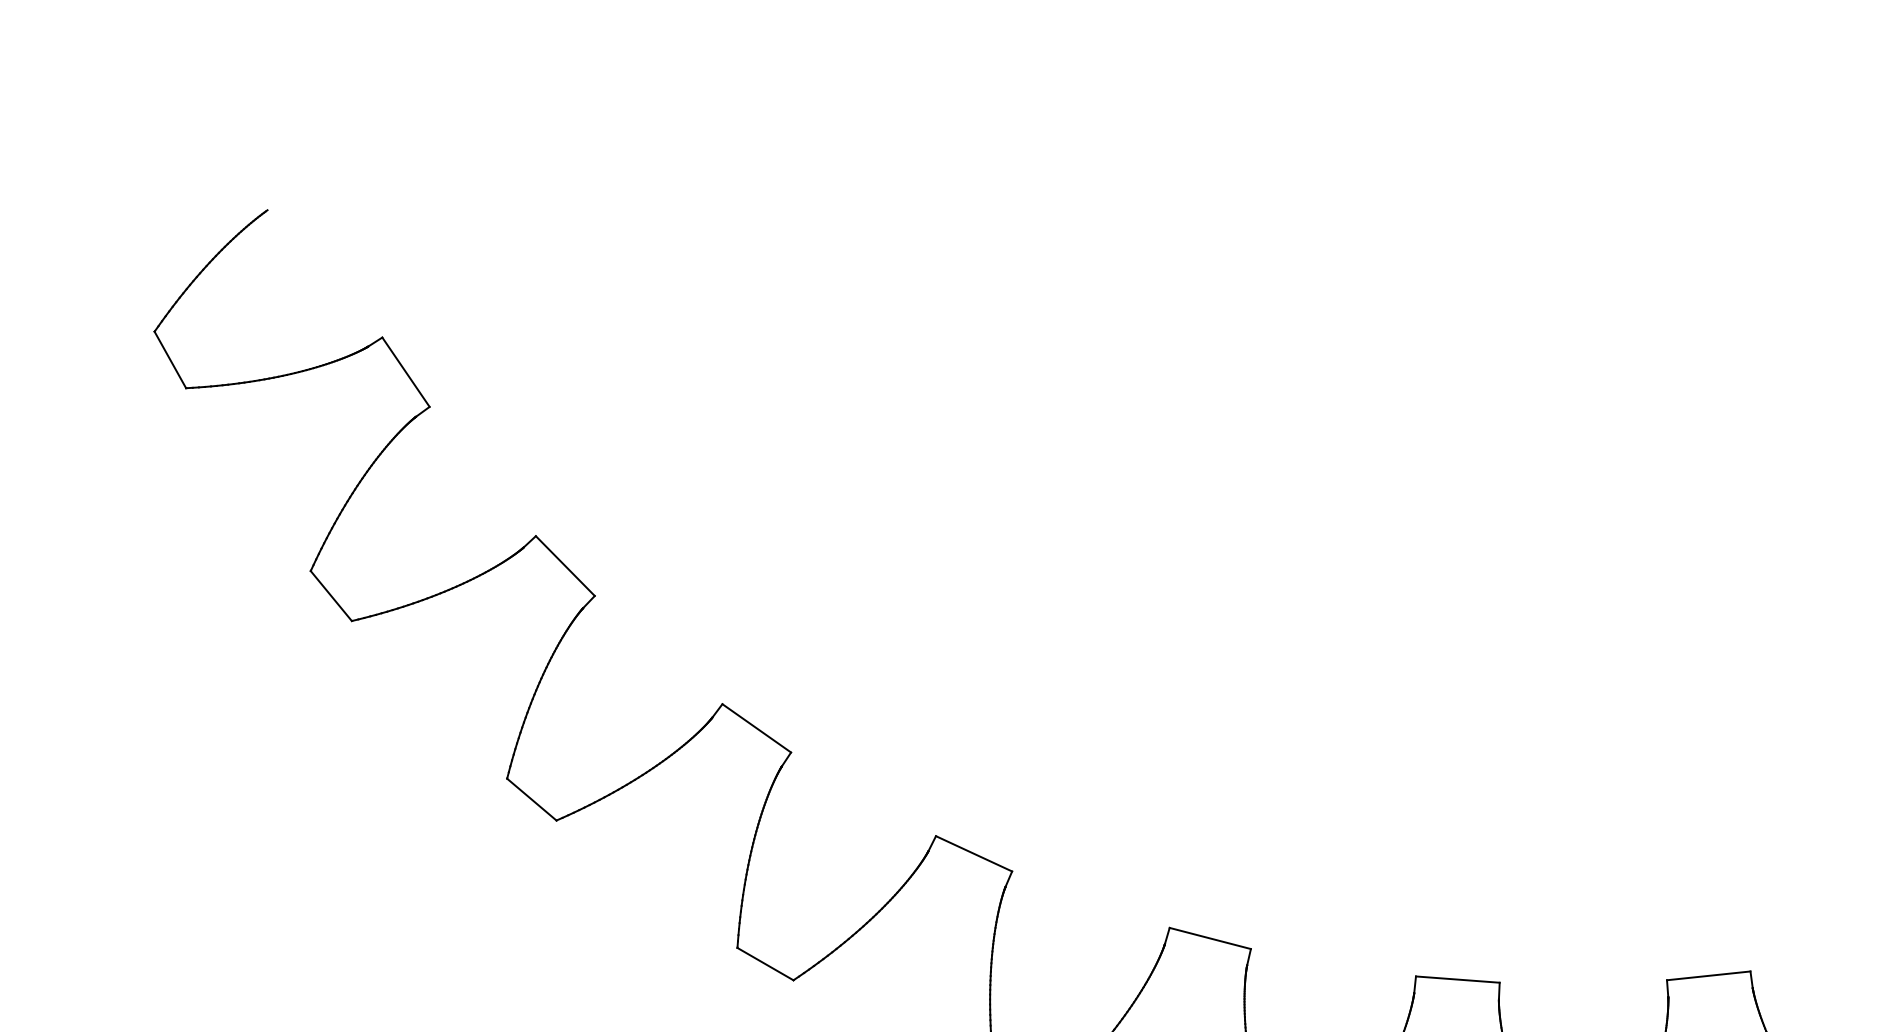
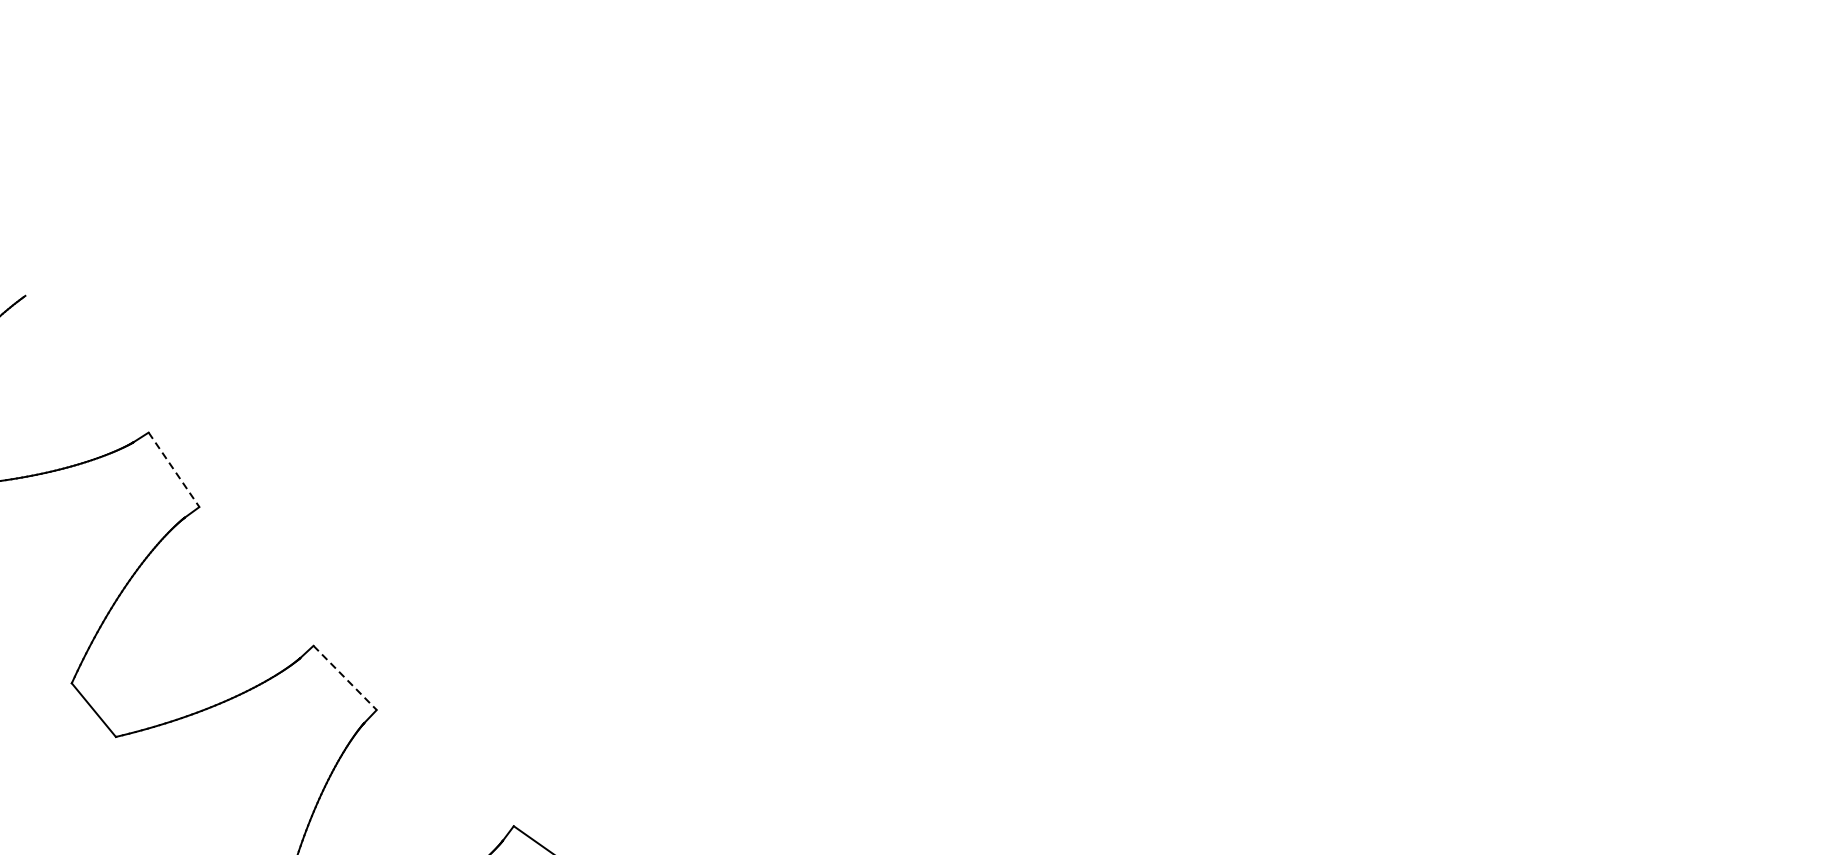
line: (405, 372) -> (173, 470), solid -> dashed
line: (565, 566) -> (345, 678), solid -> dashed

